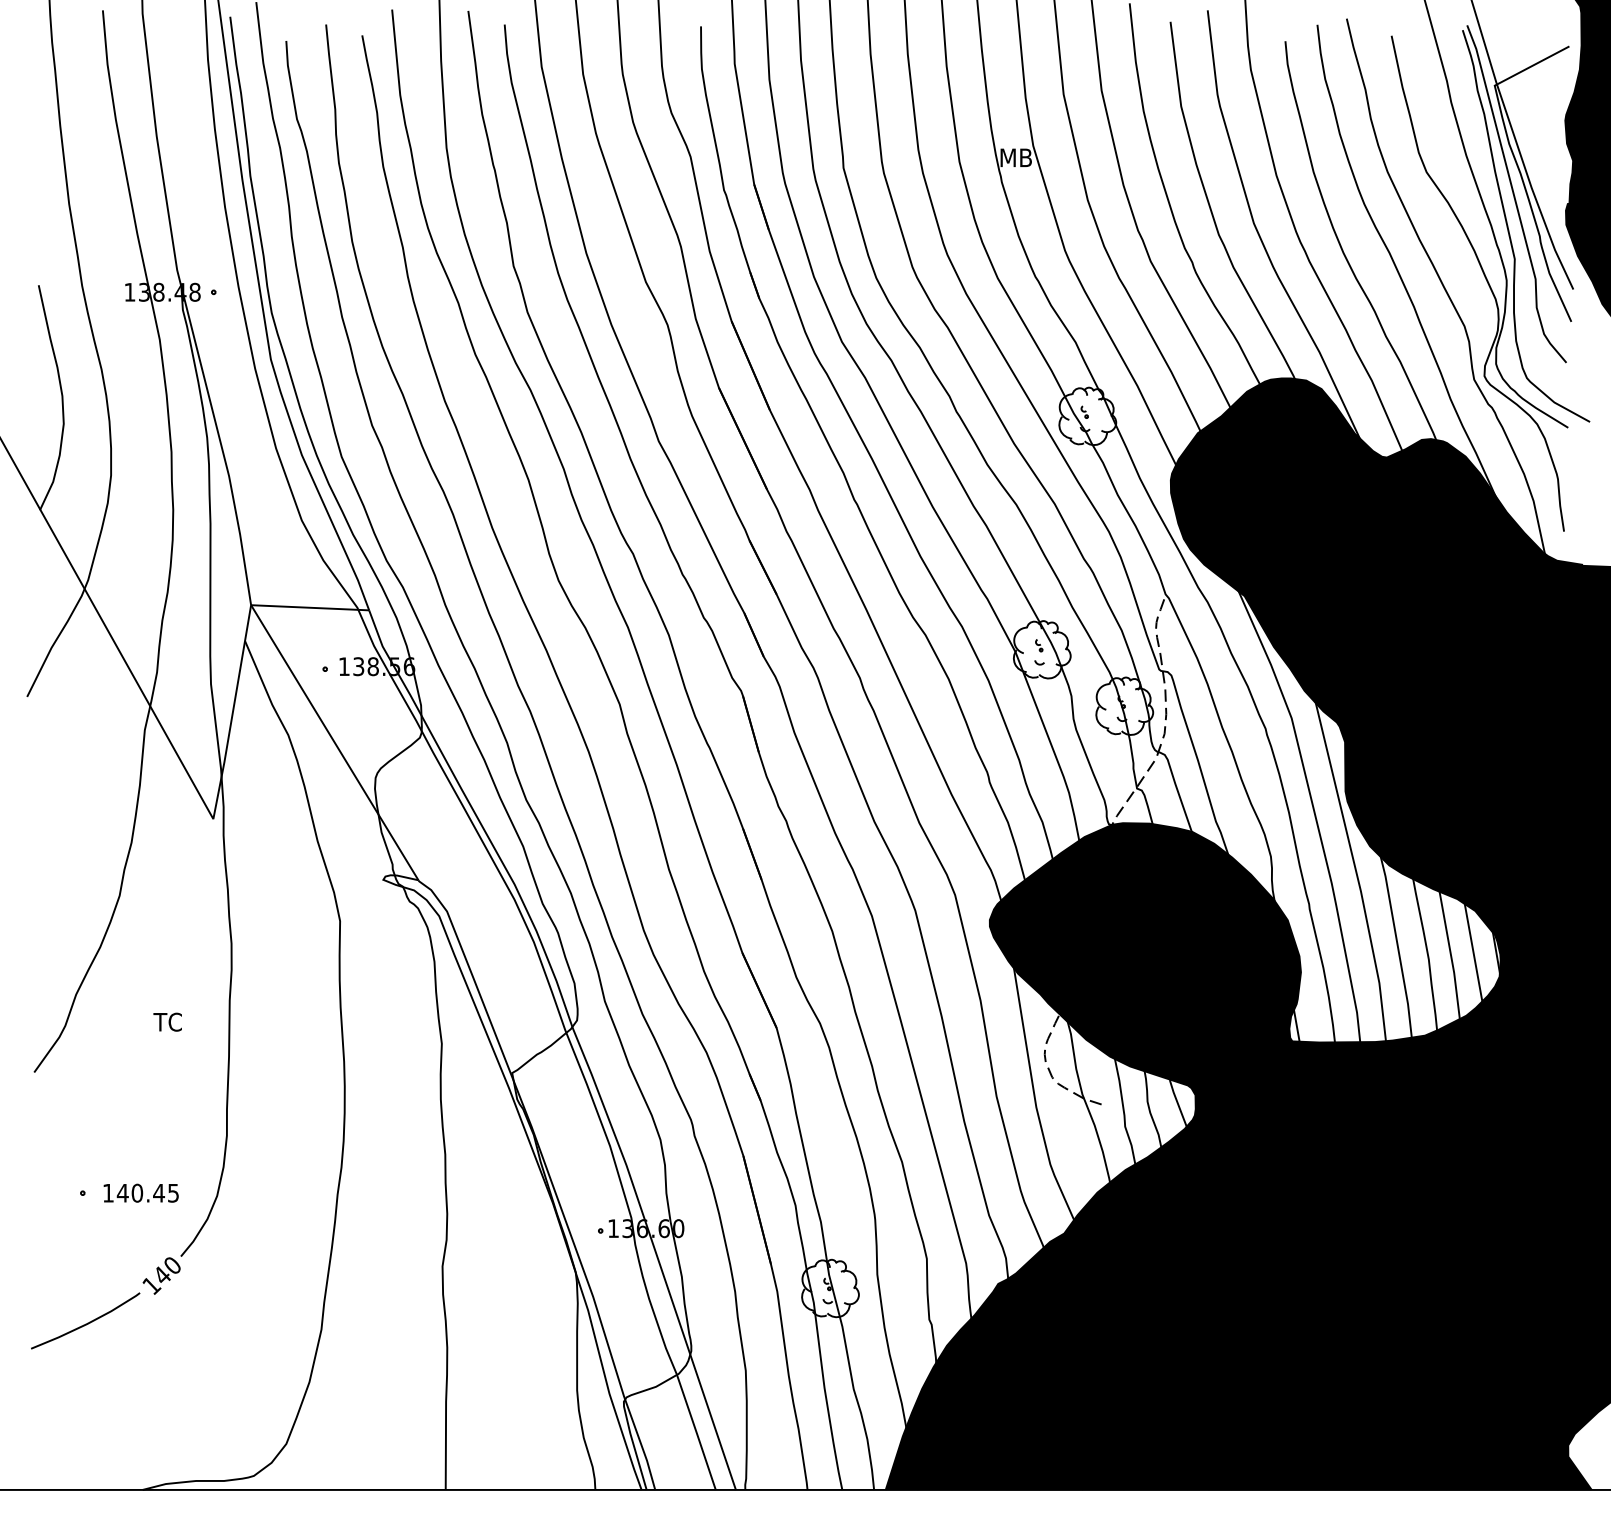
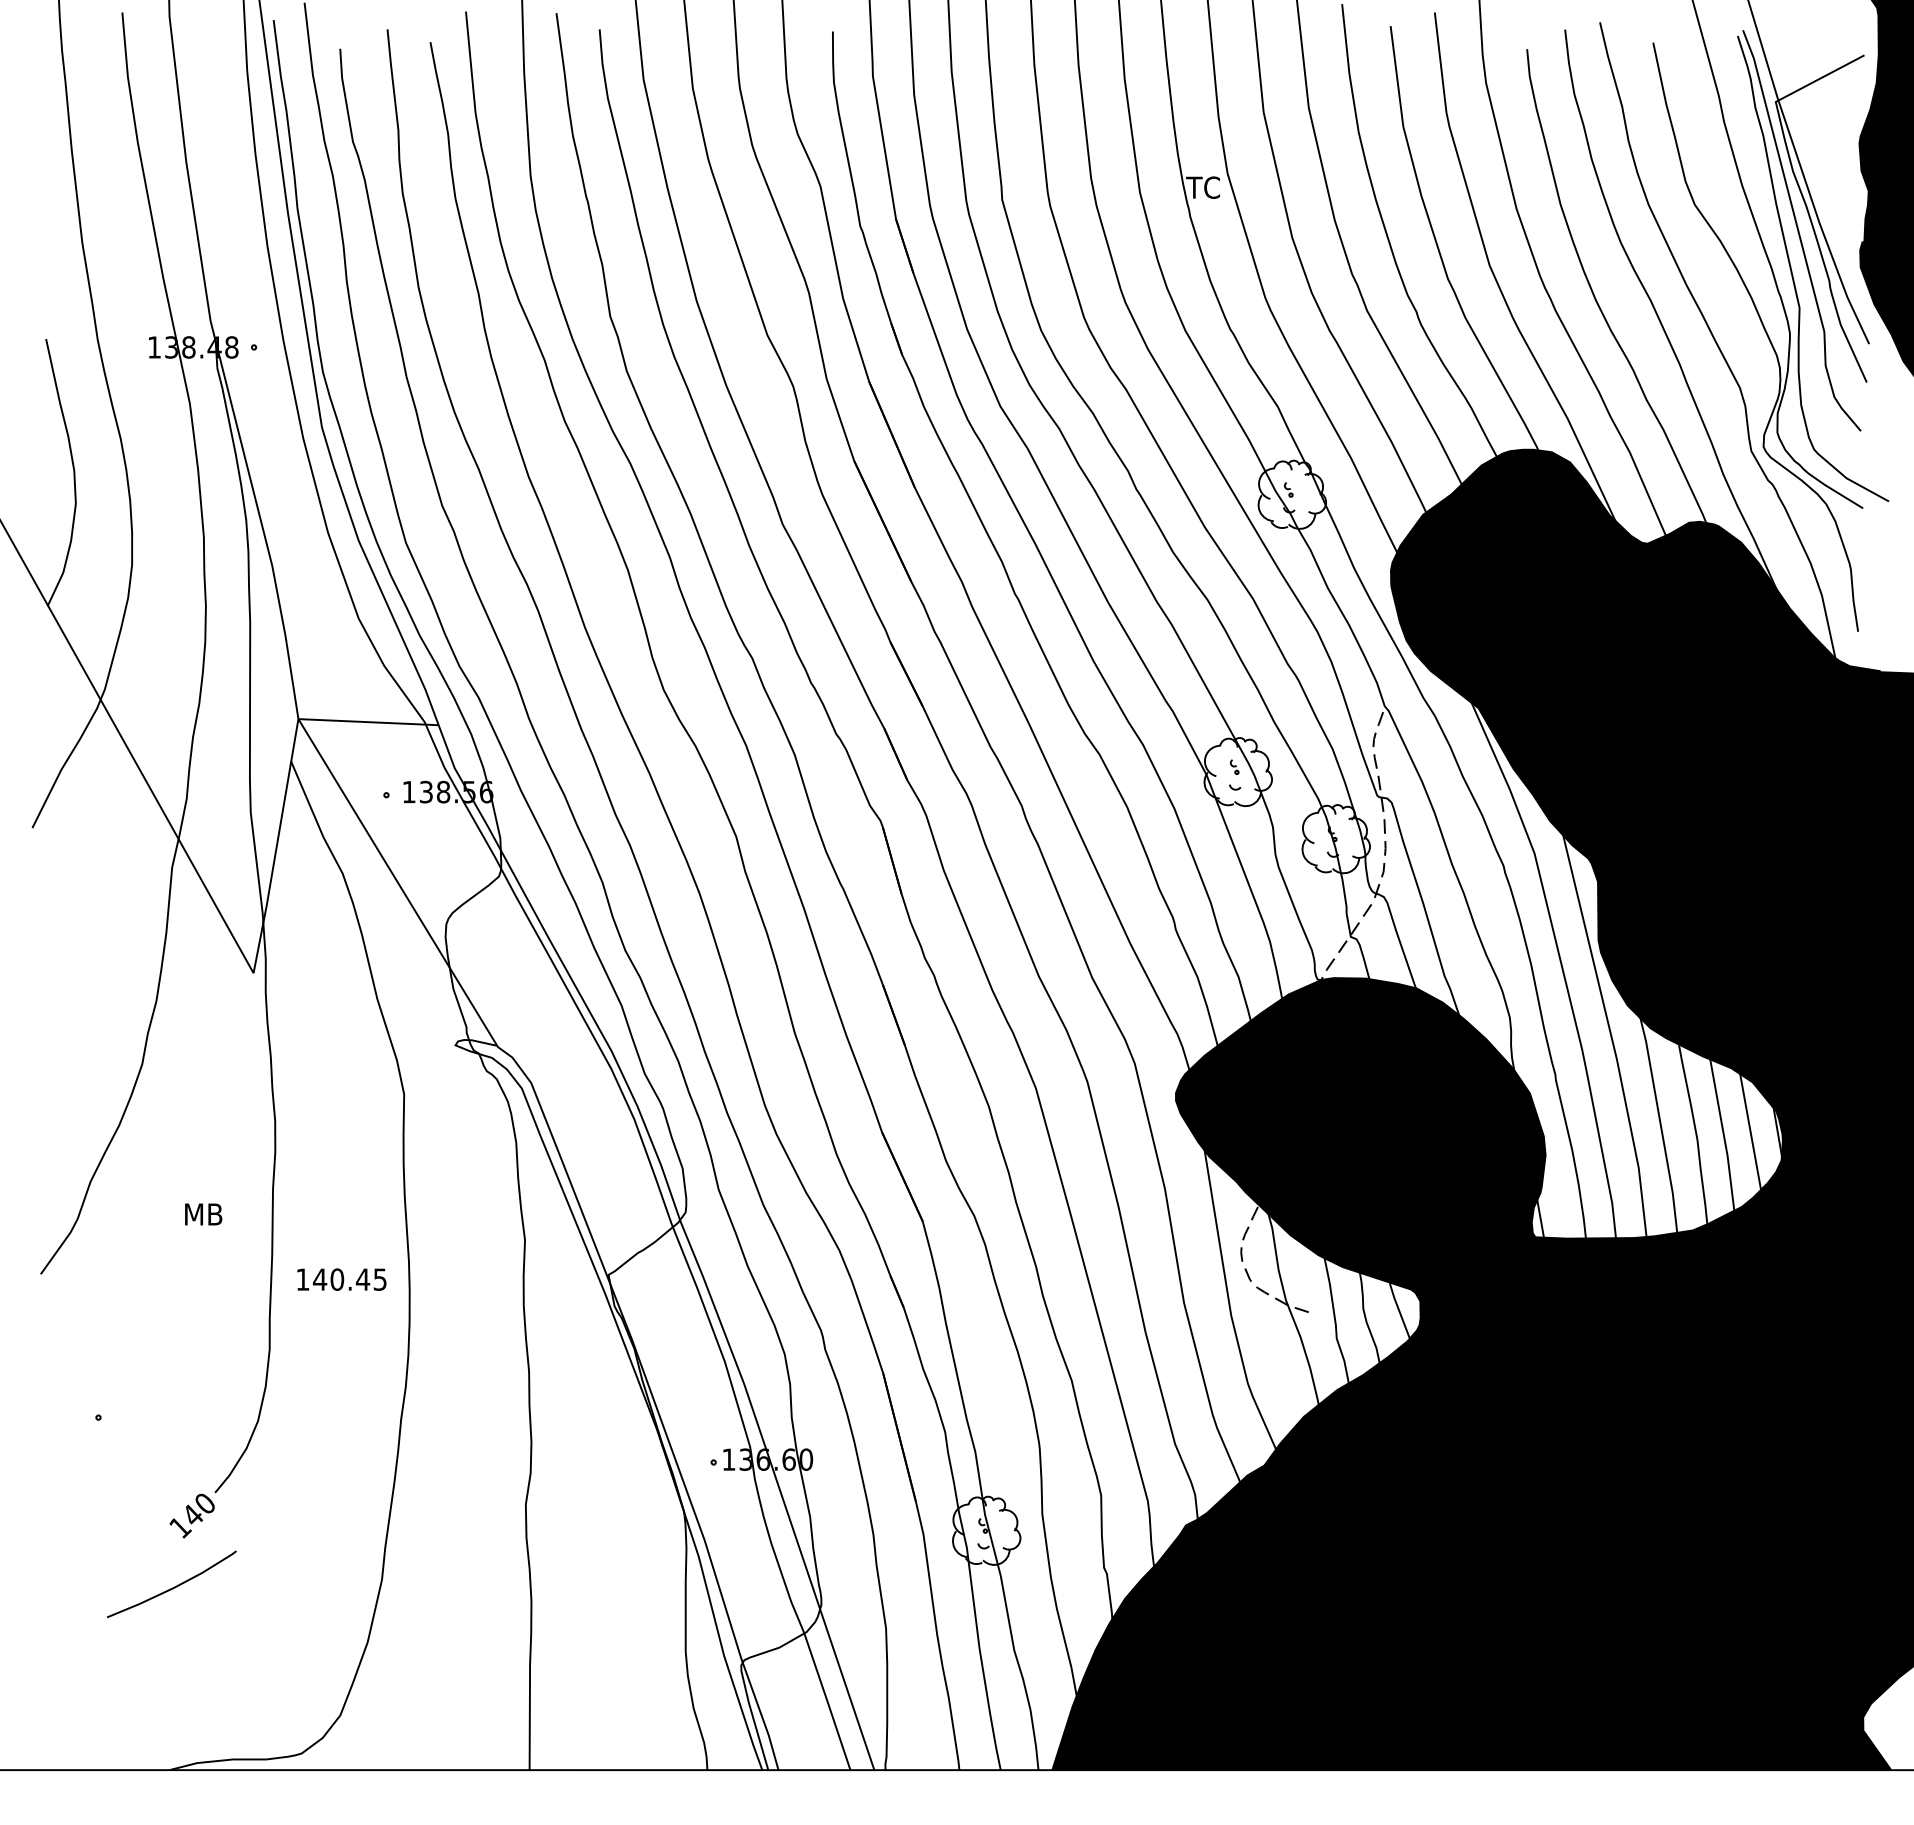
text: (1014, 157) -> (1205, 187), MB -> TC
text: (170, 1022) -> (202, 1214), TC -> MB
text: (140, 1193) -> (341, 1279), moved
curve: (86, 1323) -> (172, 1587), moved

